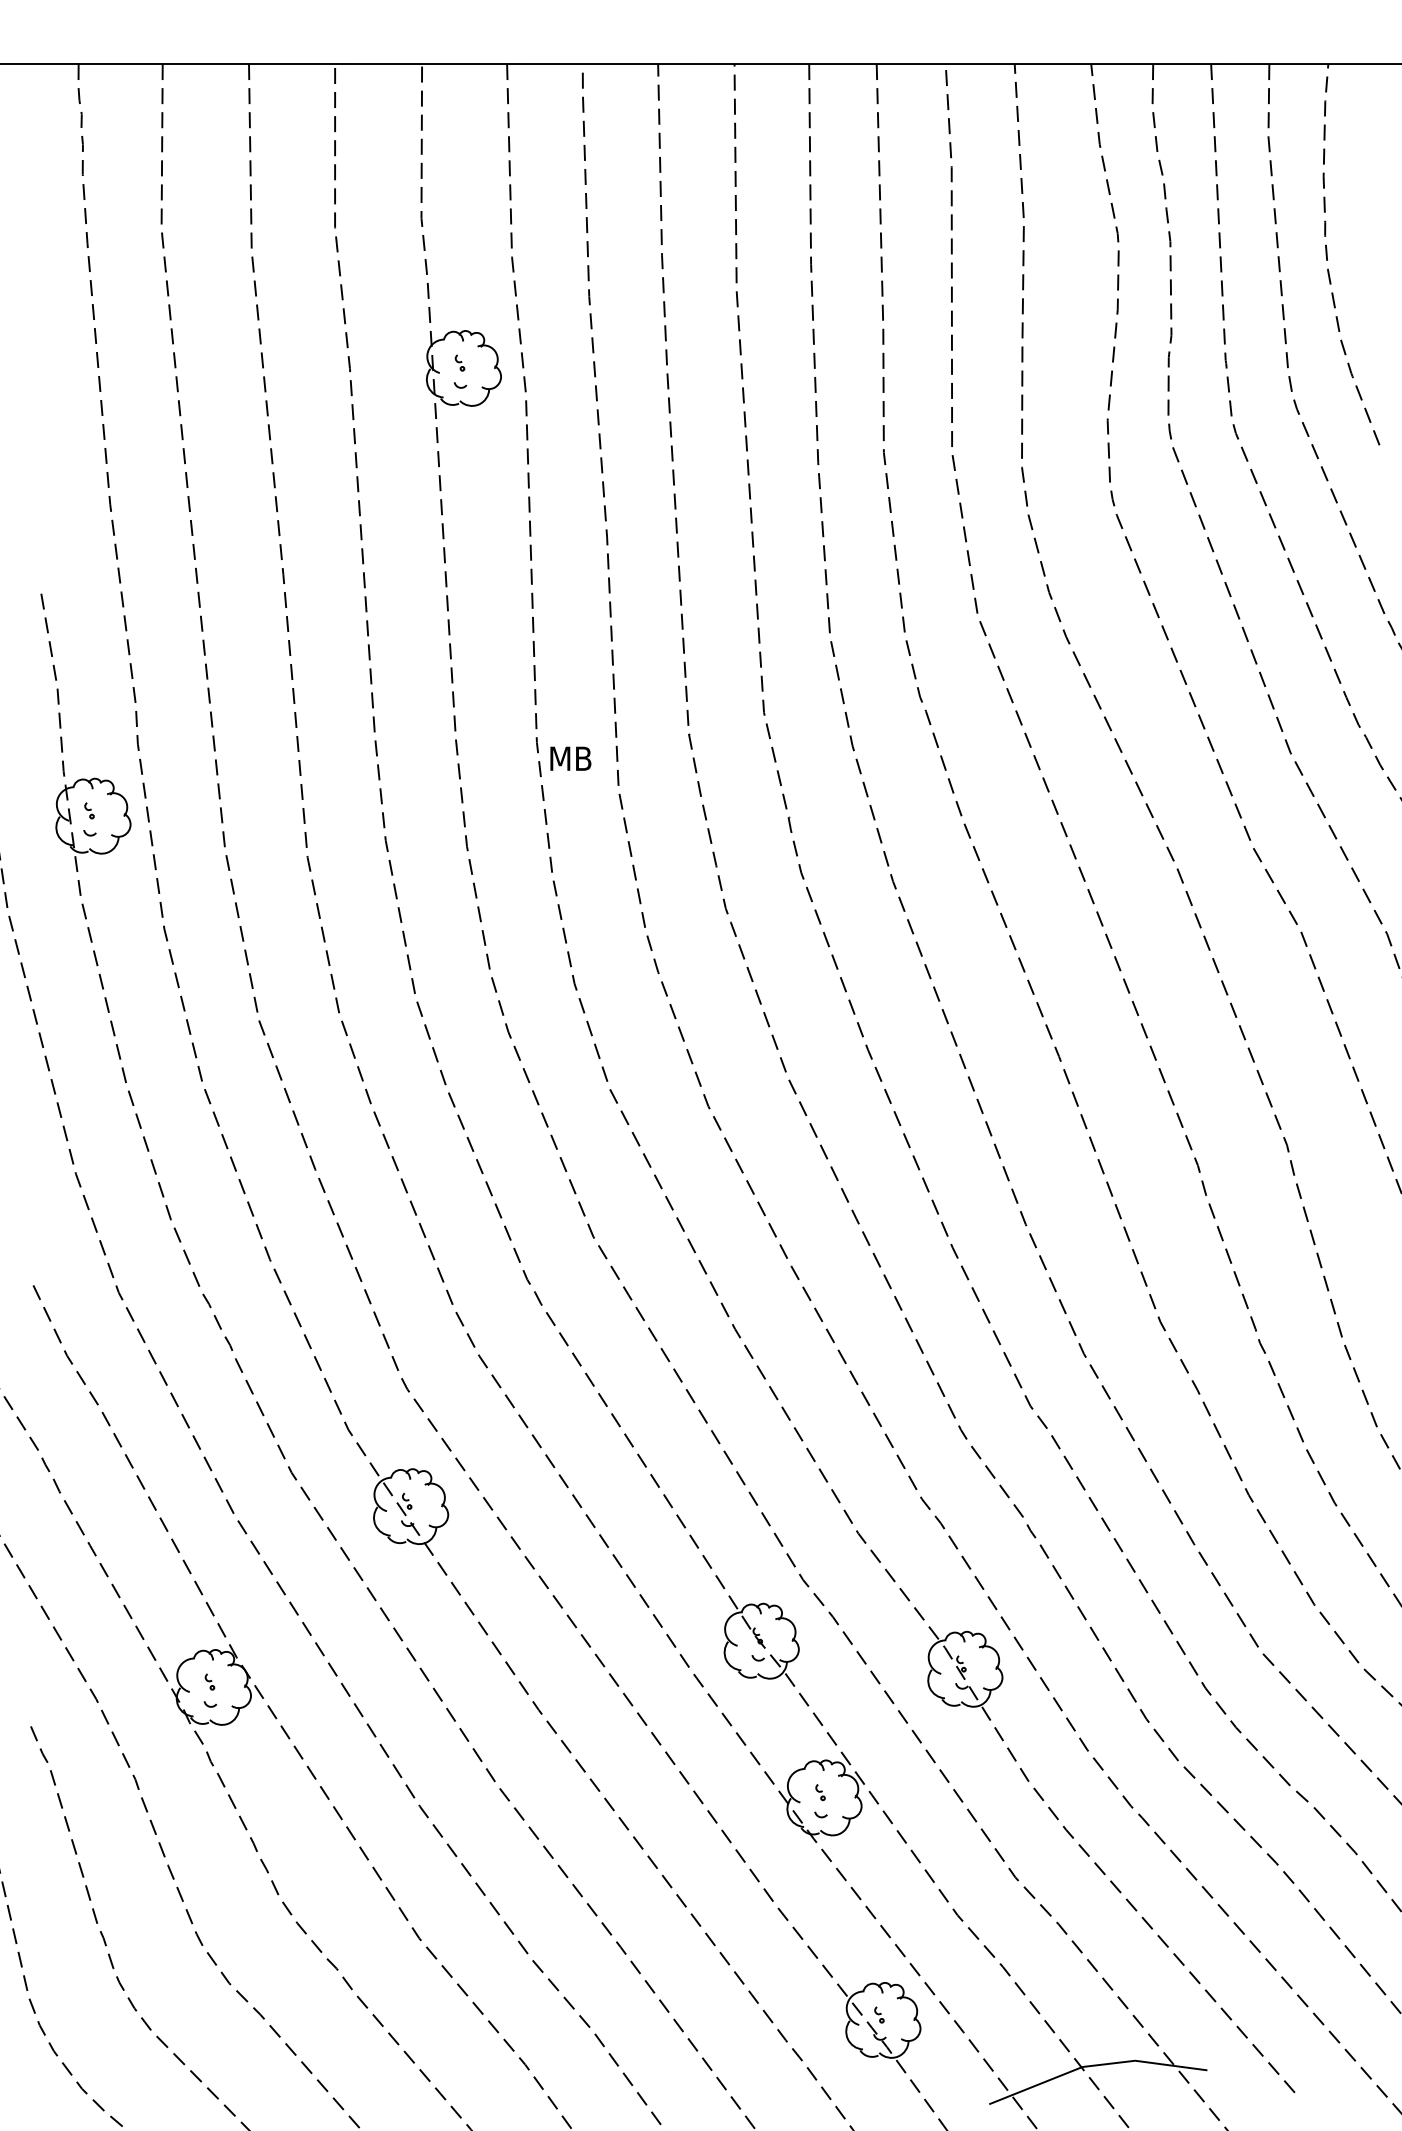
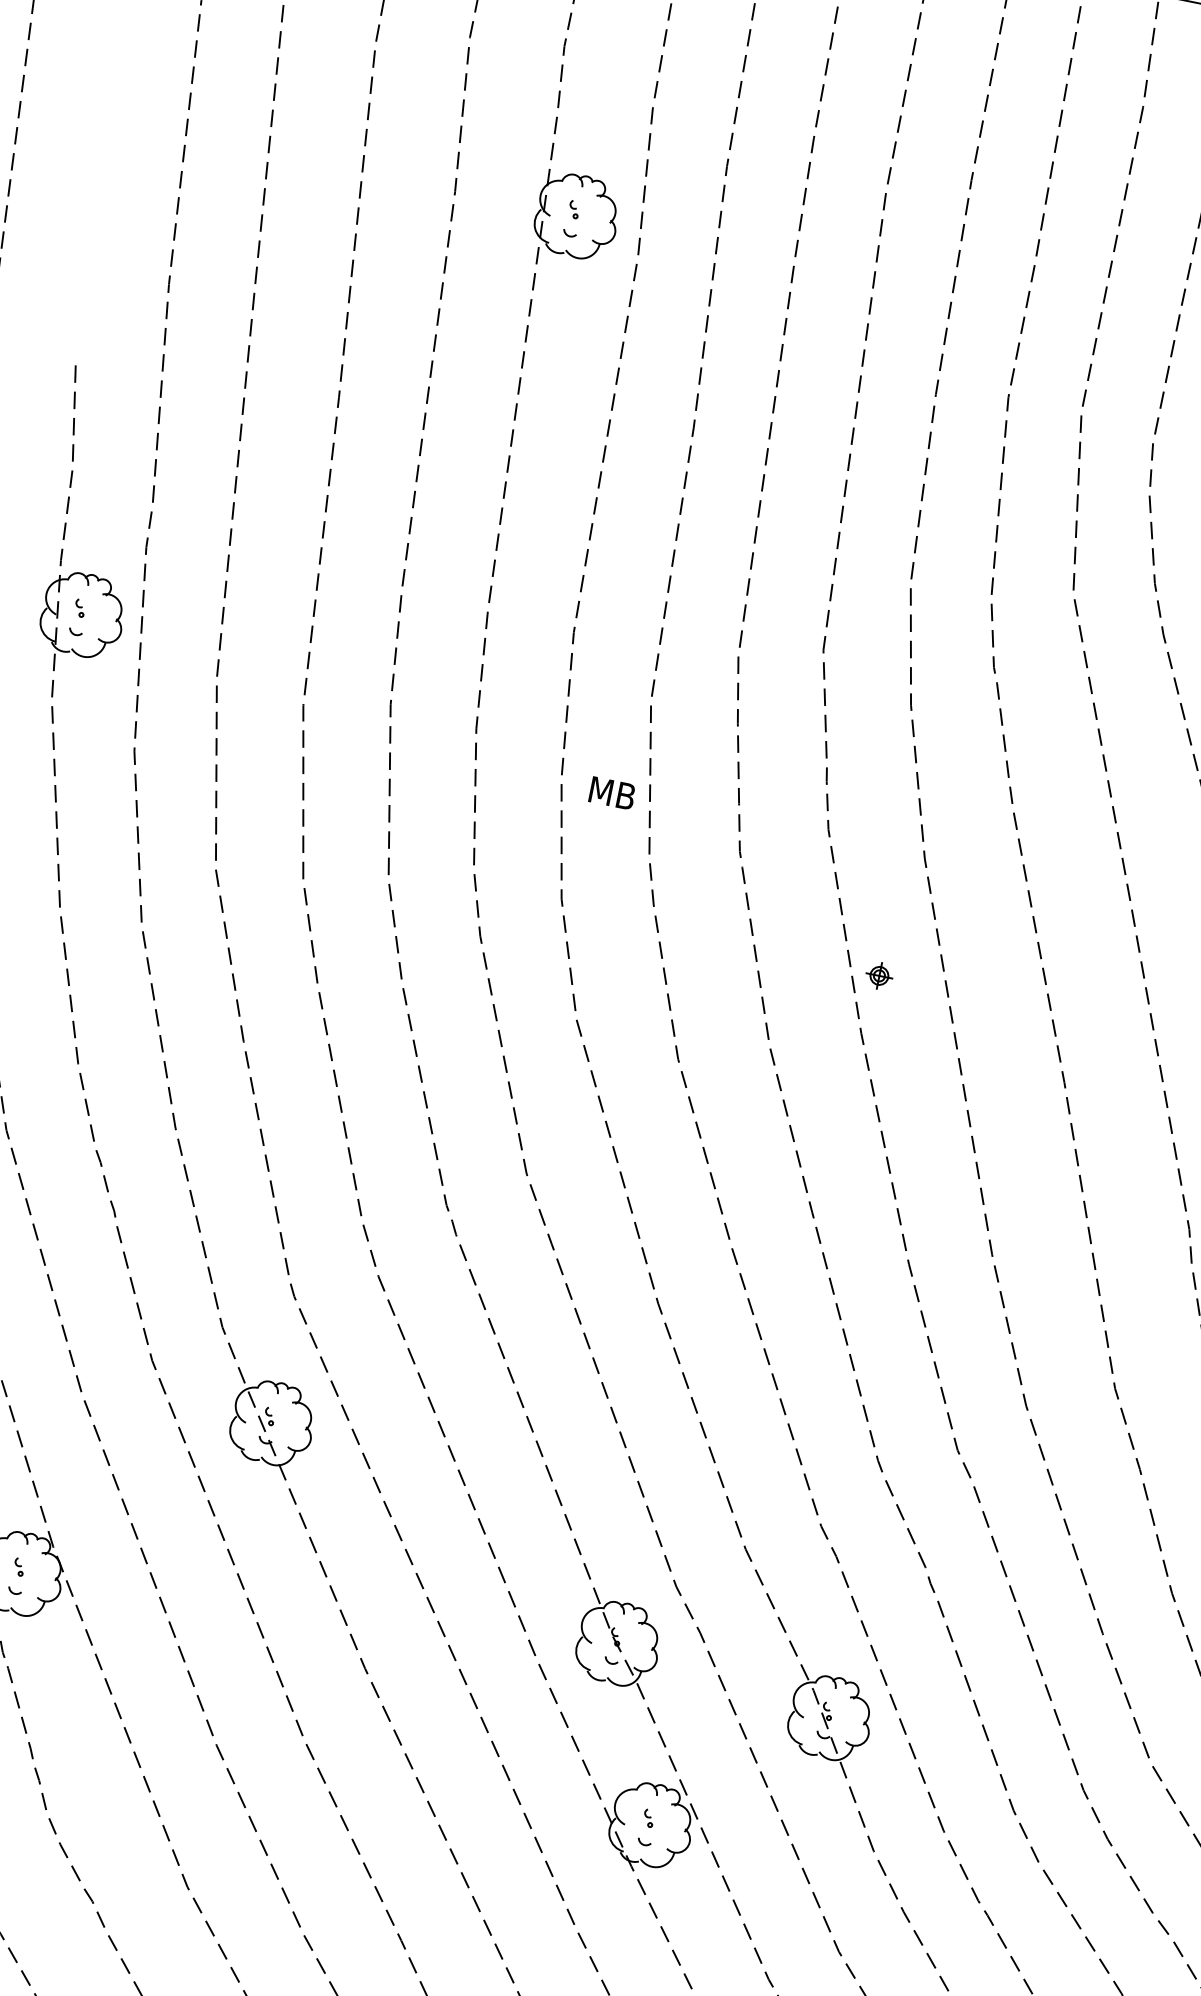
text: (570, 758) -> (612, 793), moved
part: (873, 994) -> (879, 975), added

